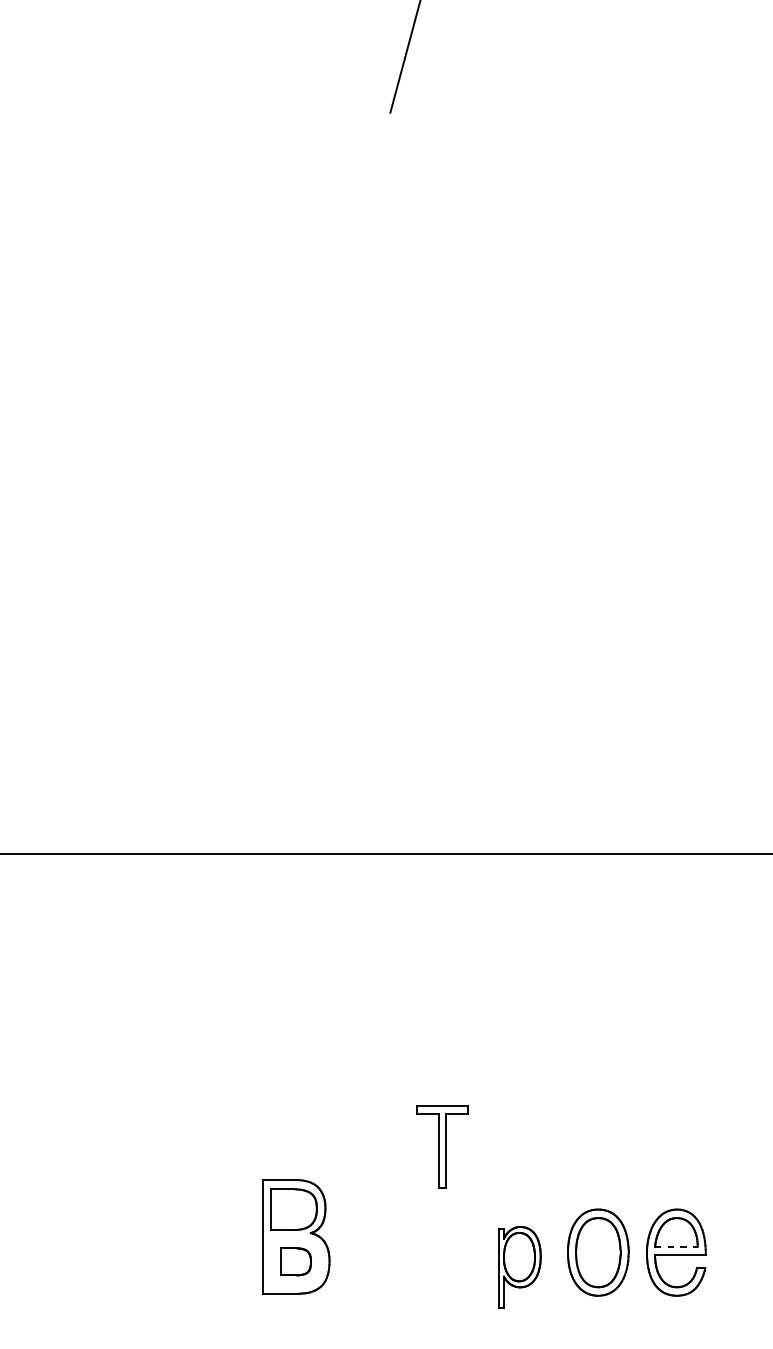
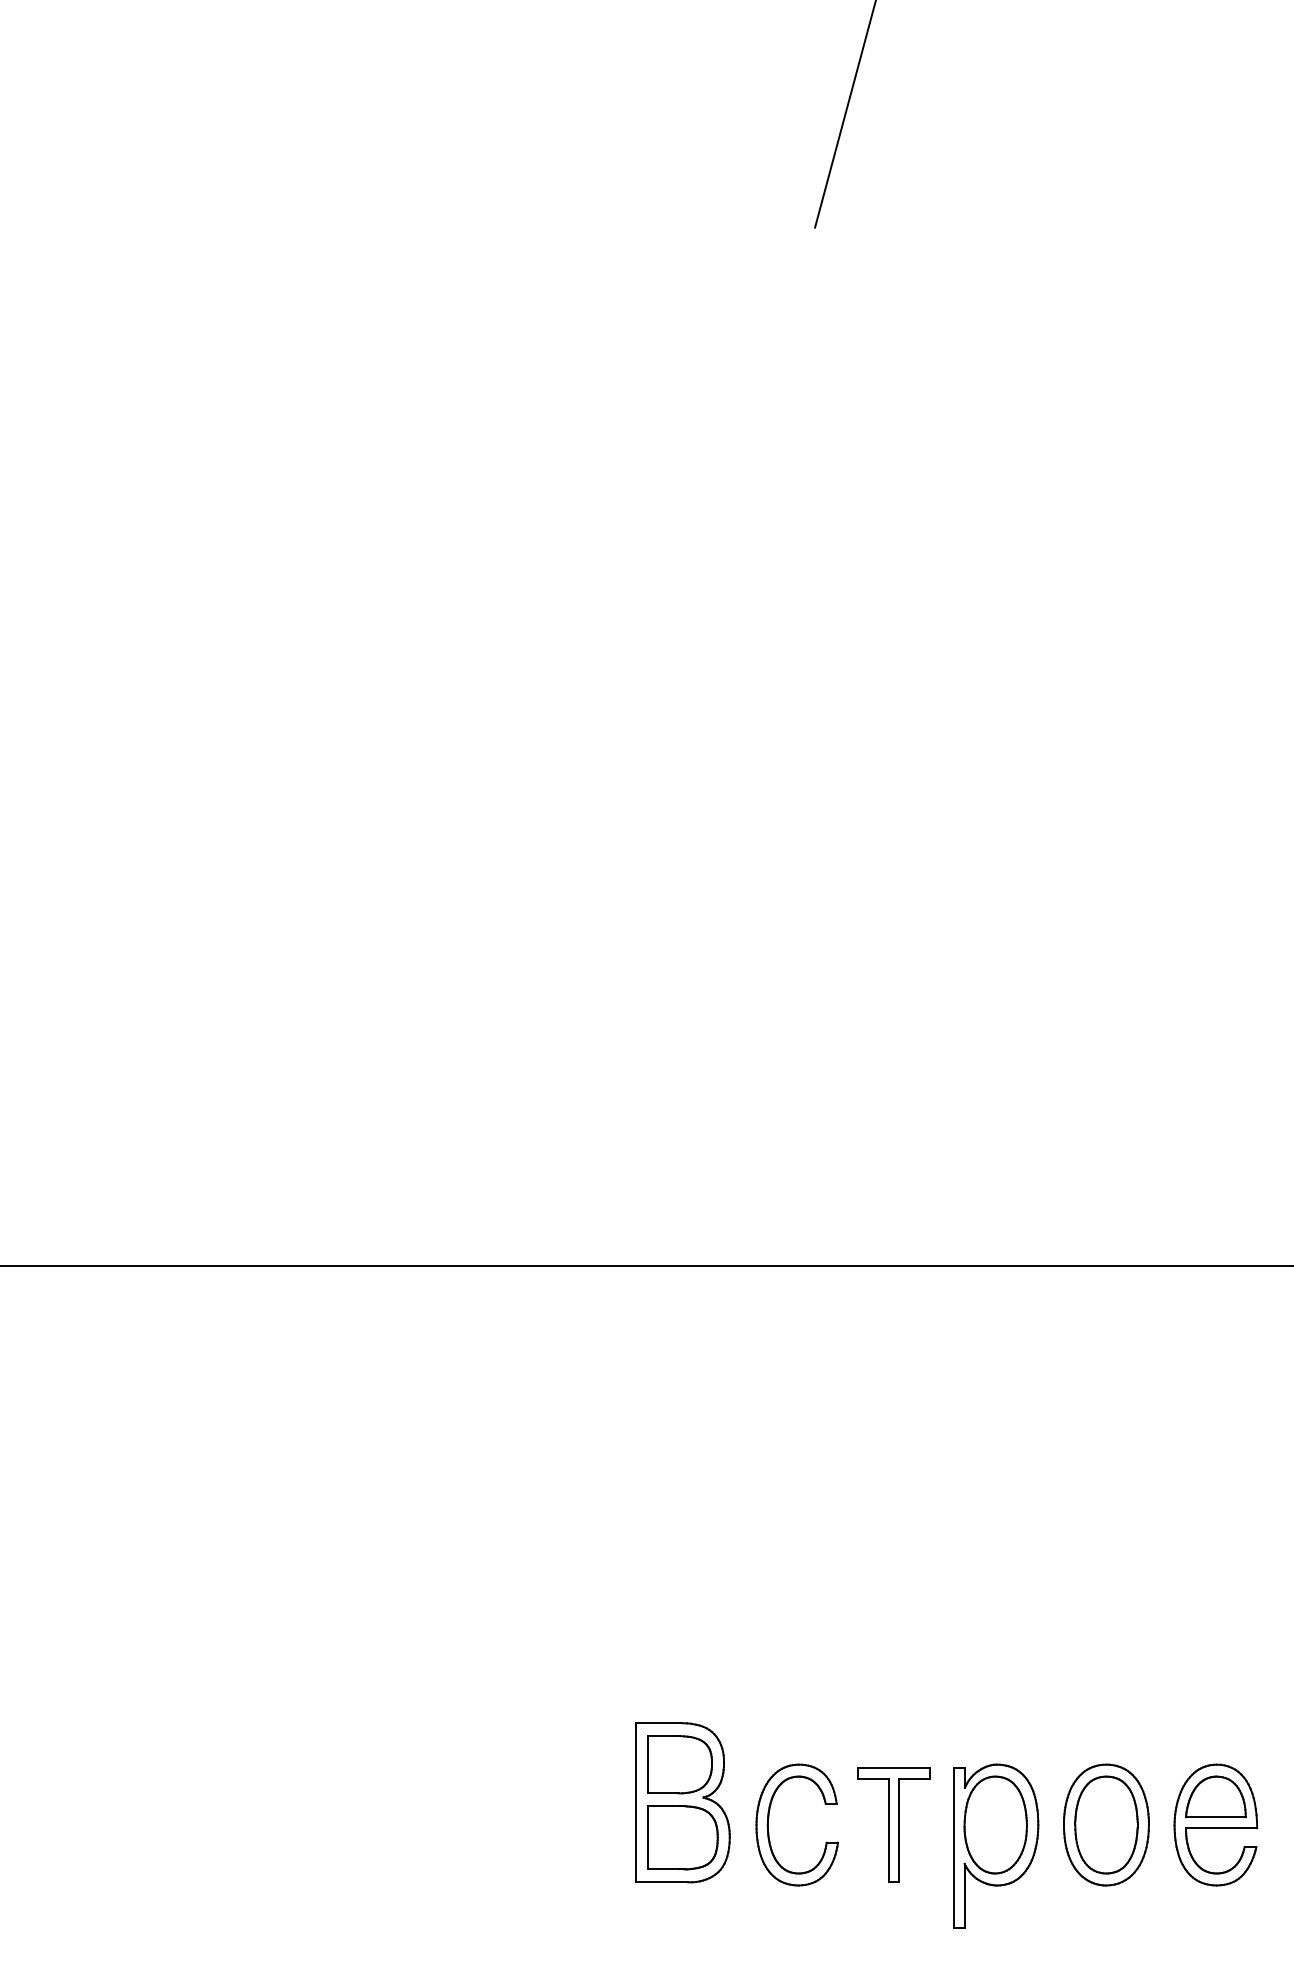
part: (442, 1146) -> (893, 1824), moved
part: (357, 1247) -> (769, 1817), added
line: (676, 1247) -> (1215, 1817), dashed -> solid
part: (295, 1261) -> (682, 1837), size x1.67
part: (519, 1267) -> (996, 1845), size x1.43

